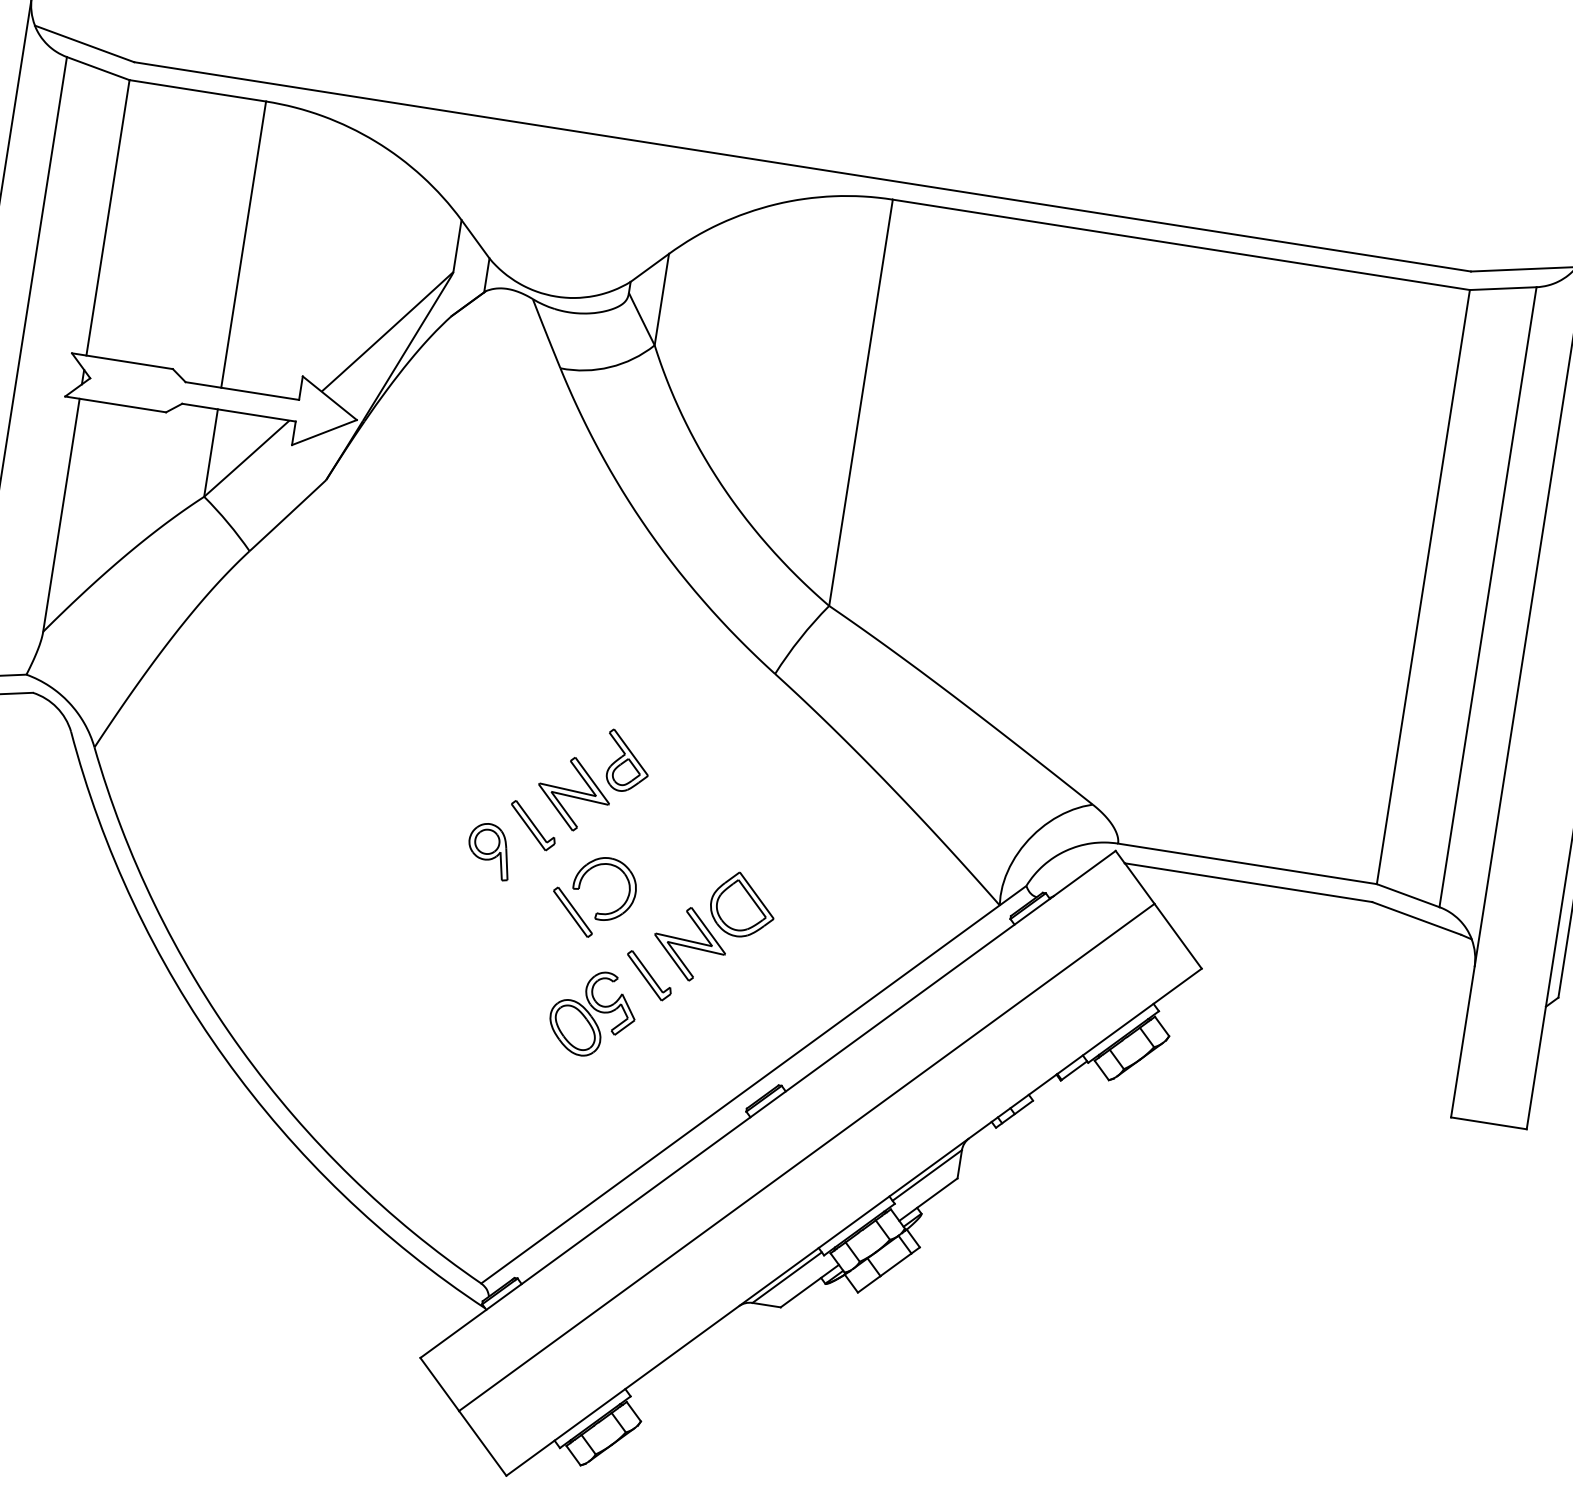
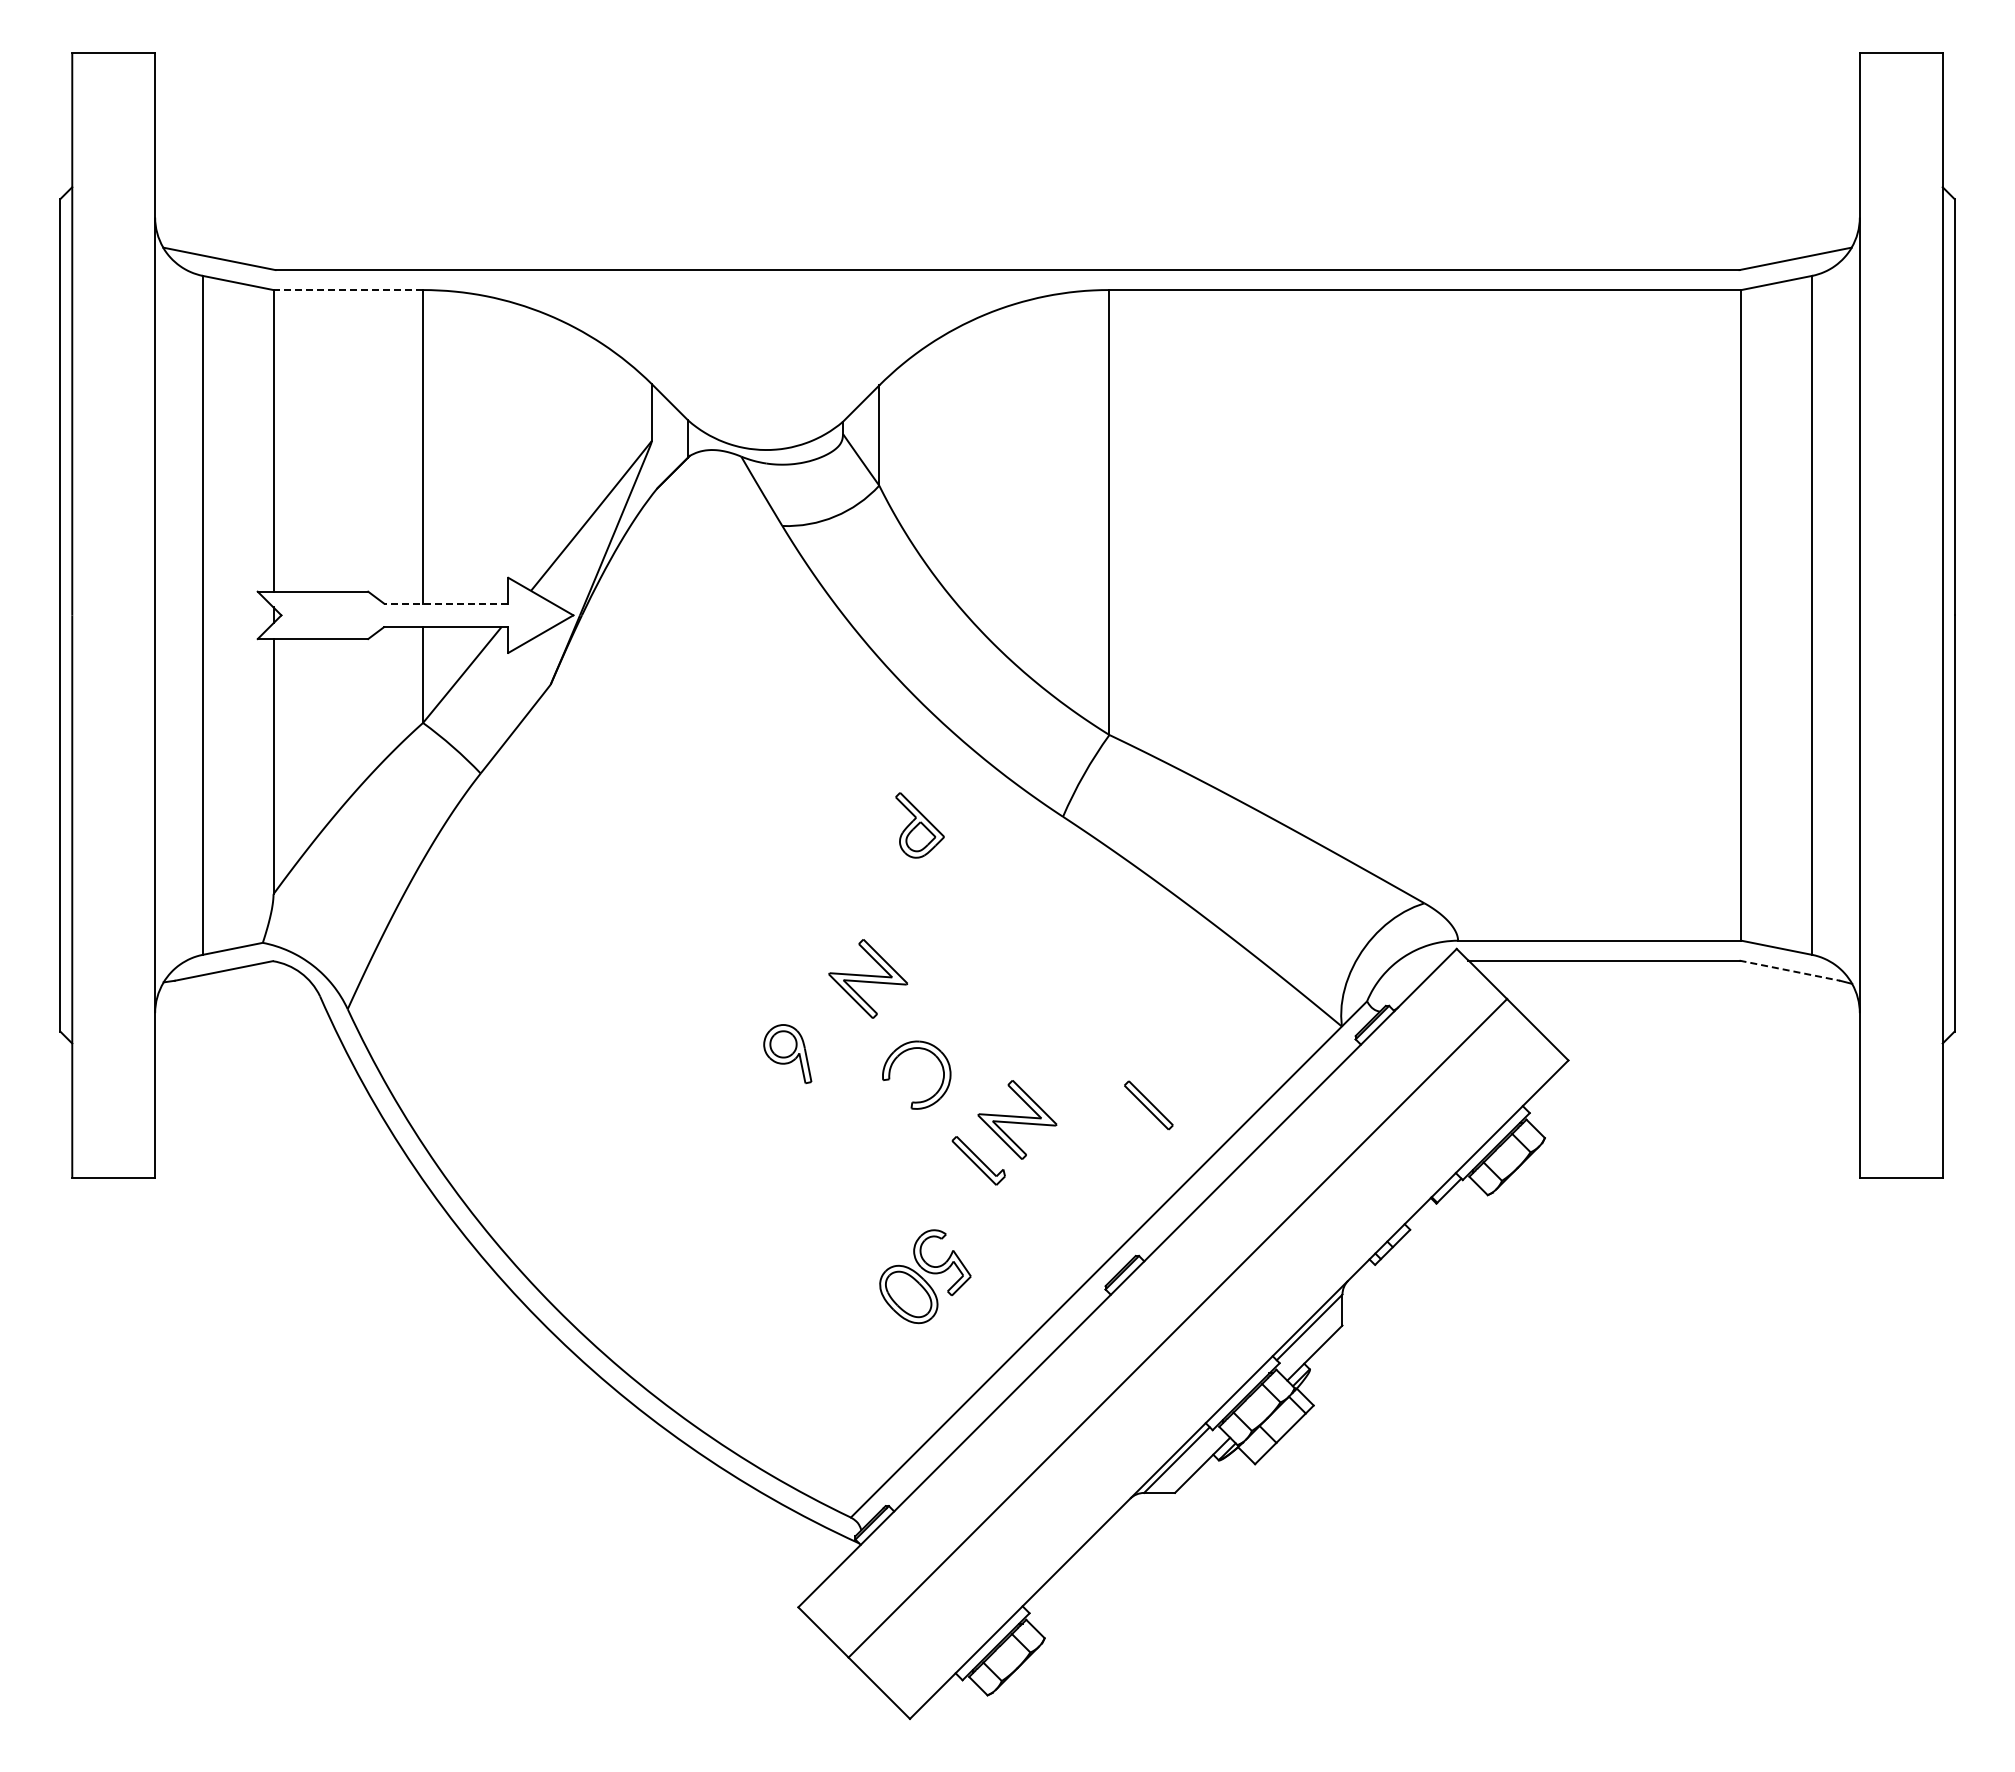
line: (197, 91) -> (348, 290), solid -> dashed
line: (241, 390) -> (445, 603), solid -> dashed
part: (627, 761) -> (919, 825), moved
part: (532, 825) -> (829, 1019), removed
part: (743, 905) -> (1067, 1069), removed
part: (572, 912) -> (1148, 1105), moved
line: (1417, 918) -> (1790, 970), solid -> dashed
part: (593, 1013) -> (925, 1276), moved

